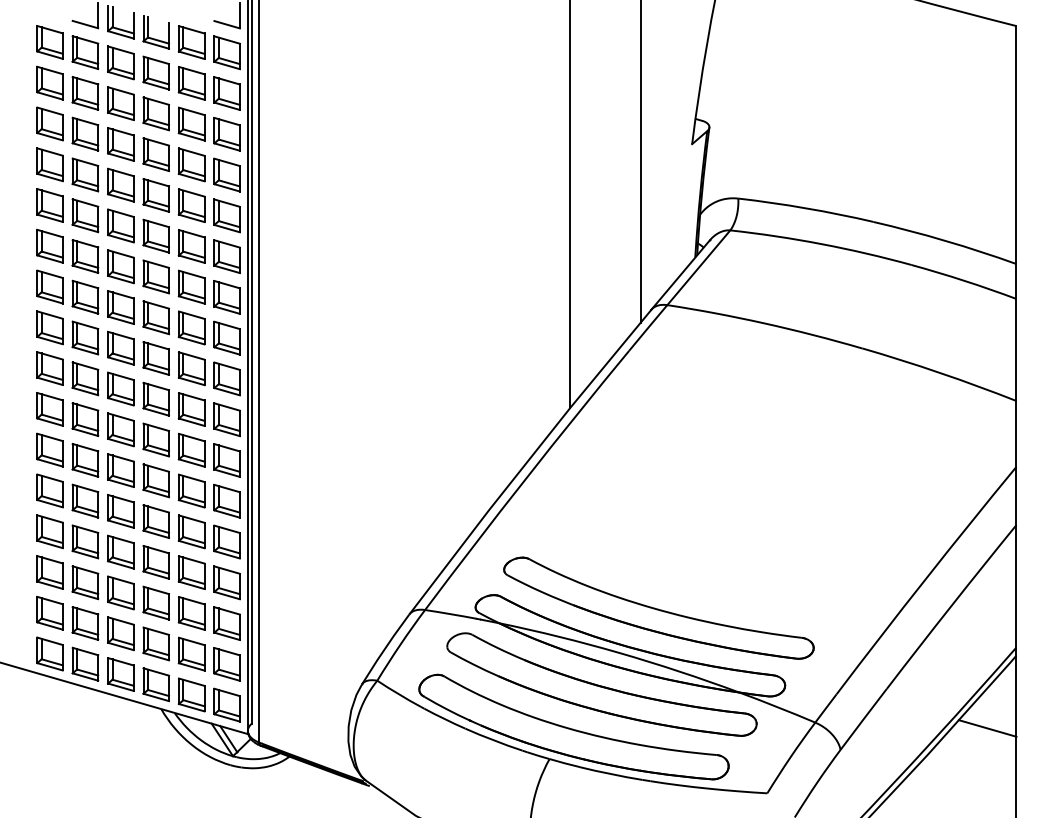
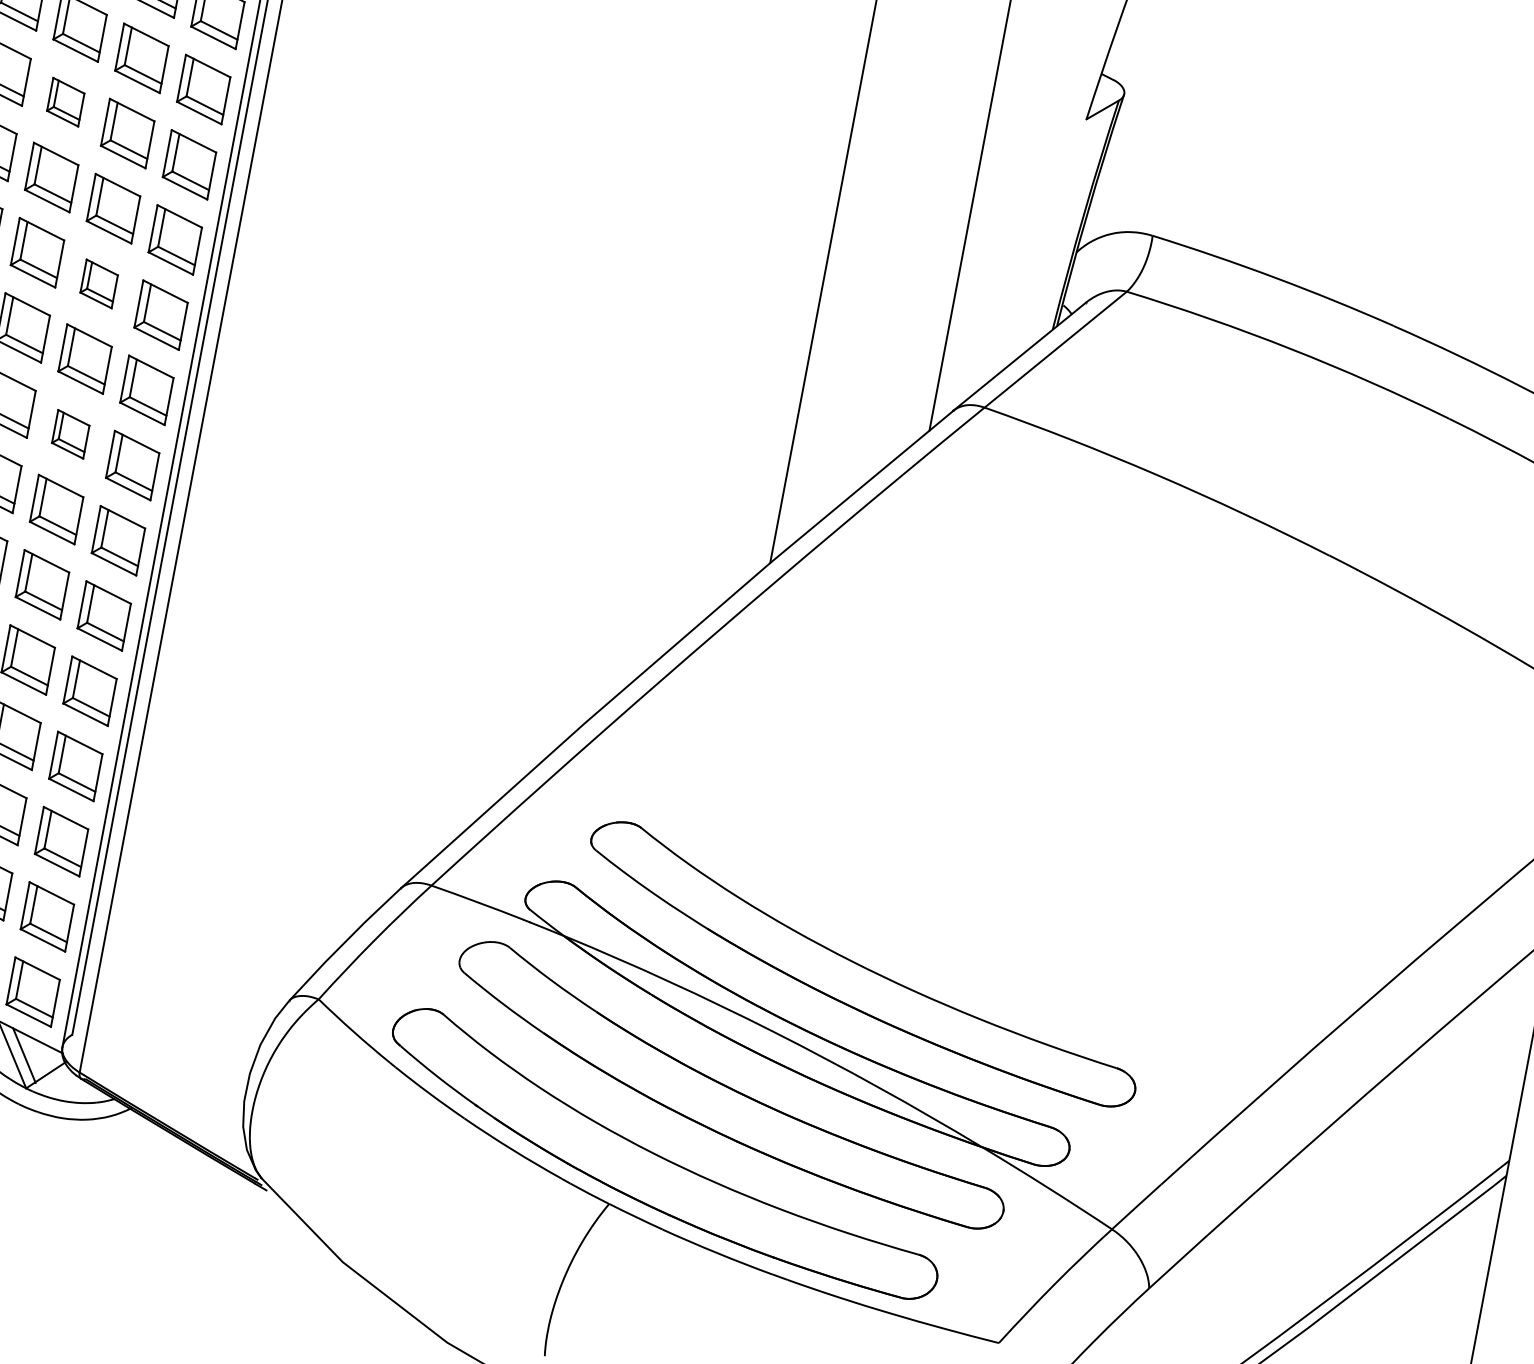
part: (155, 235) -> (64, 100), size x0.7
part: (191, 327) -> (99, 283), size x0.7
part: (191, 409) -> (70, 434), size x0.7
line: (987, 728) -> (1427, 1300), removed

